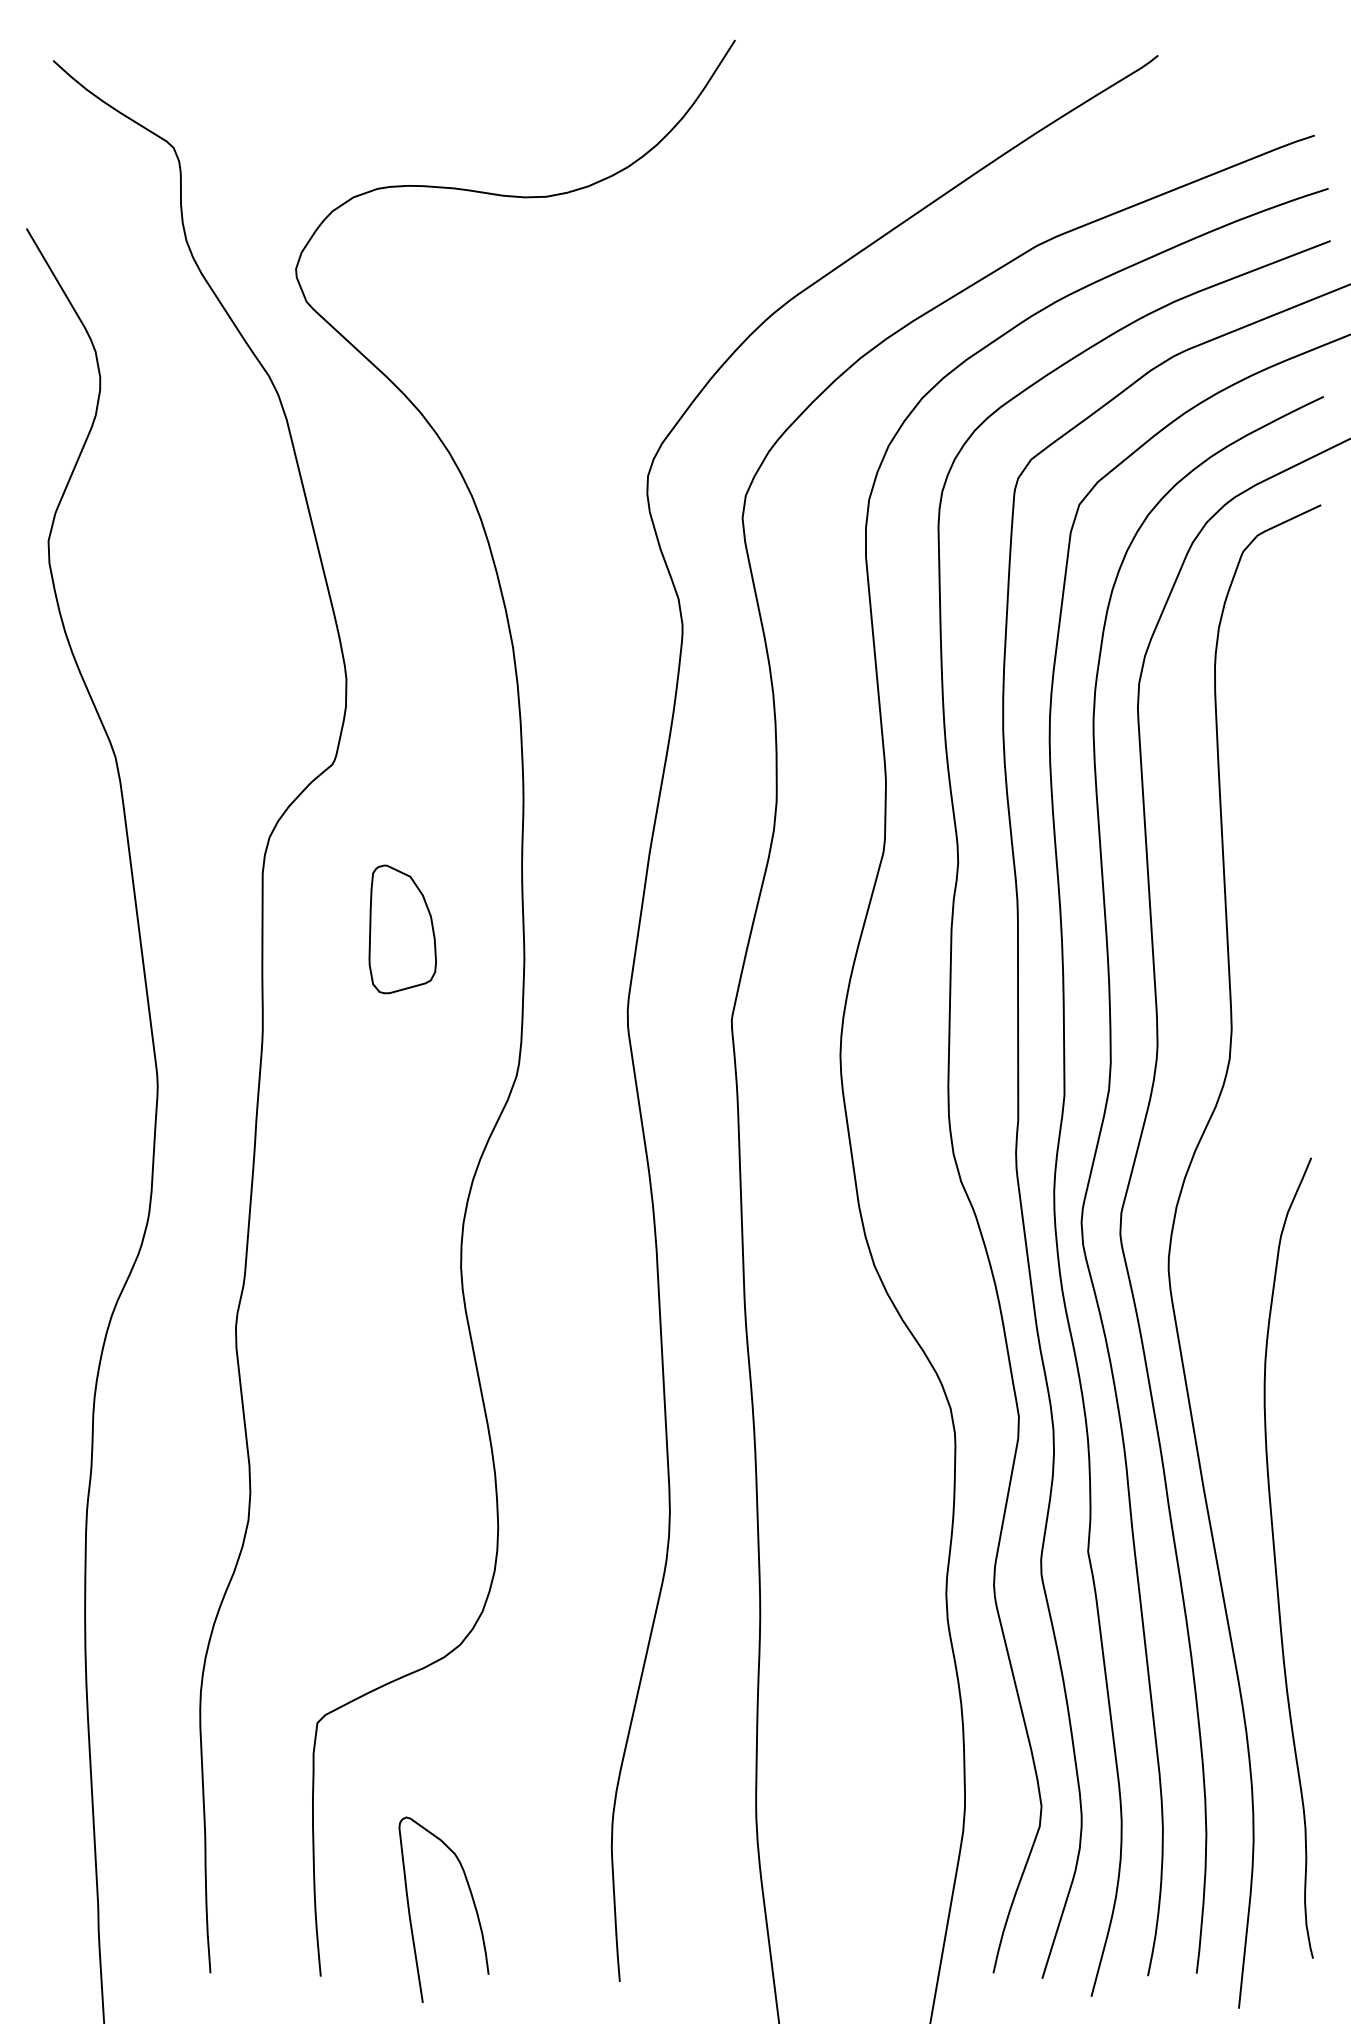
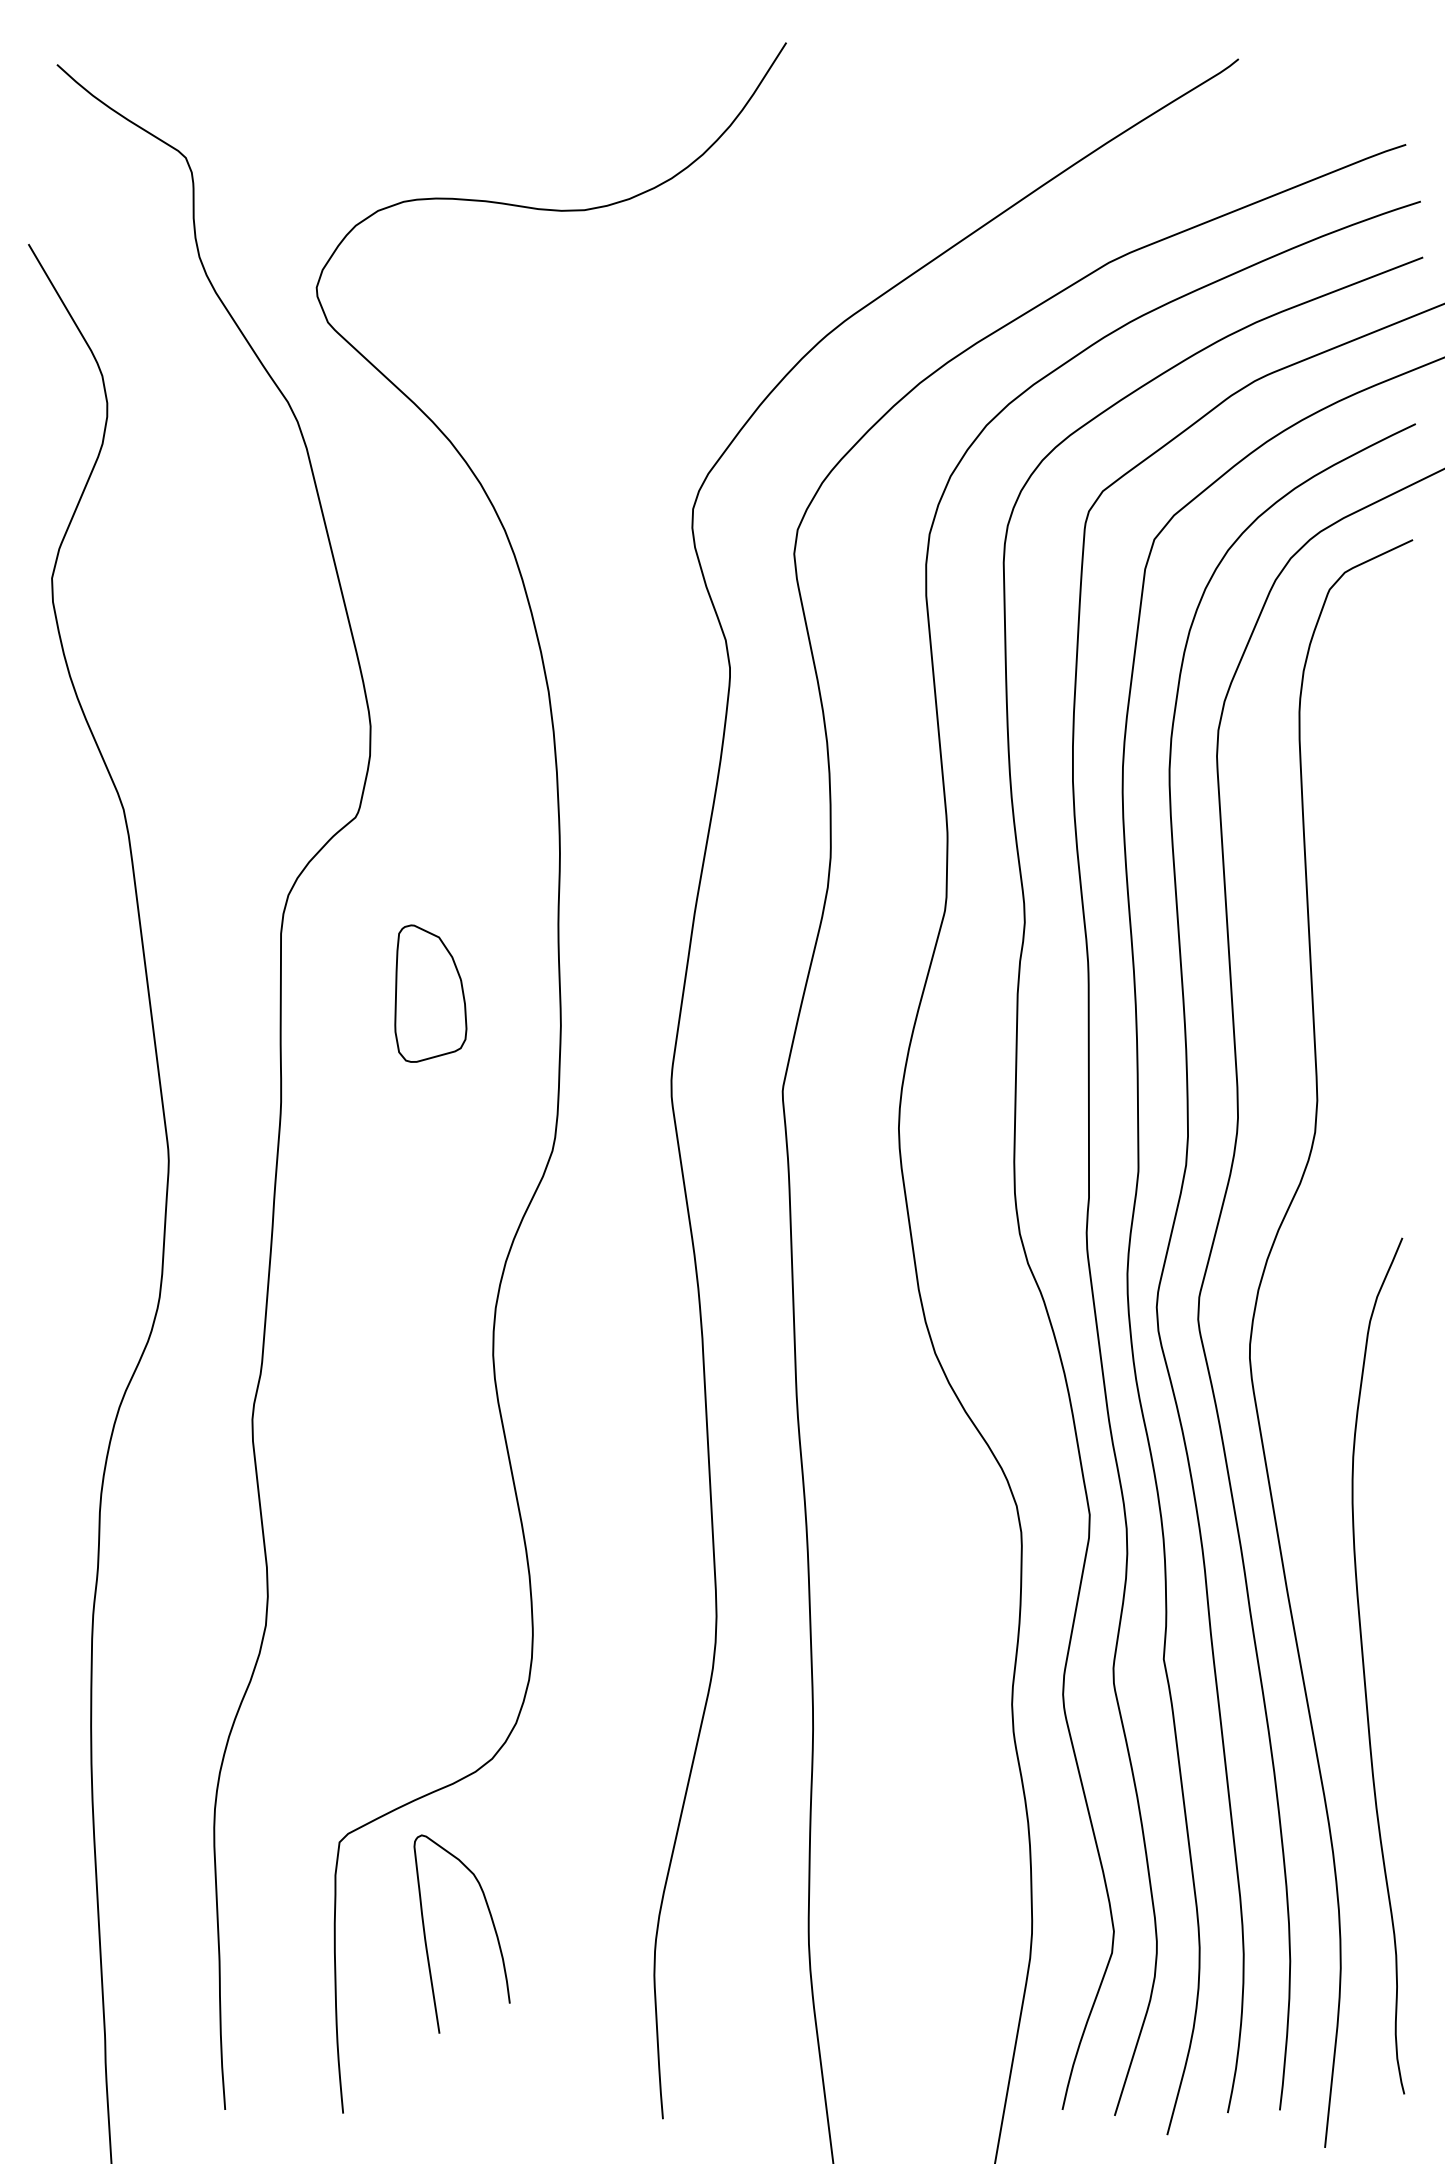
curve: (471, 1898) -> (491, 1922), moved

